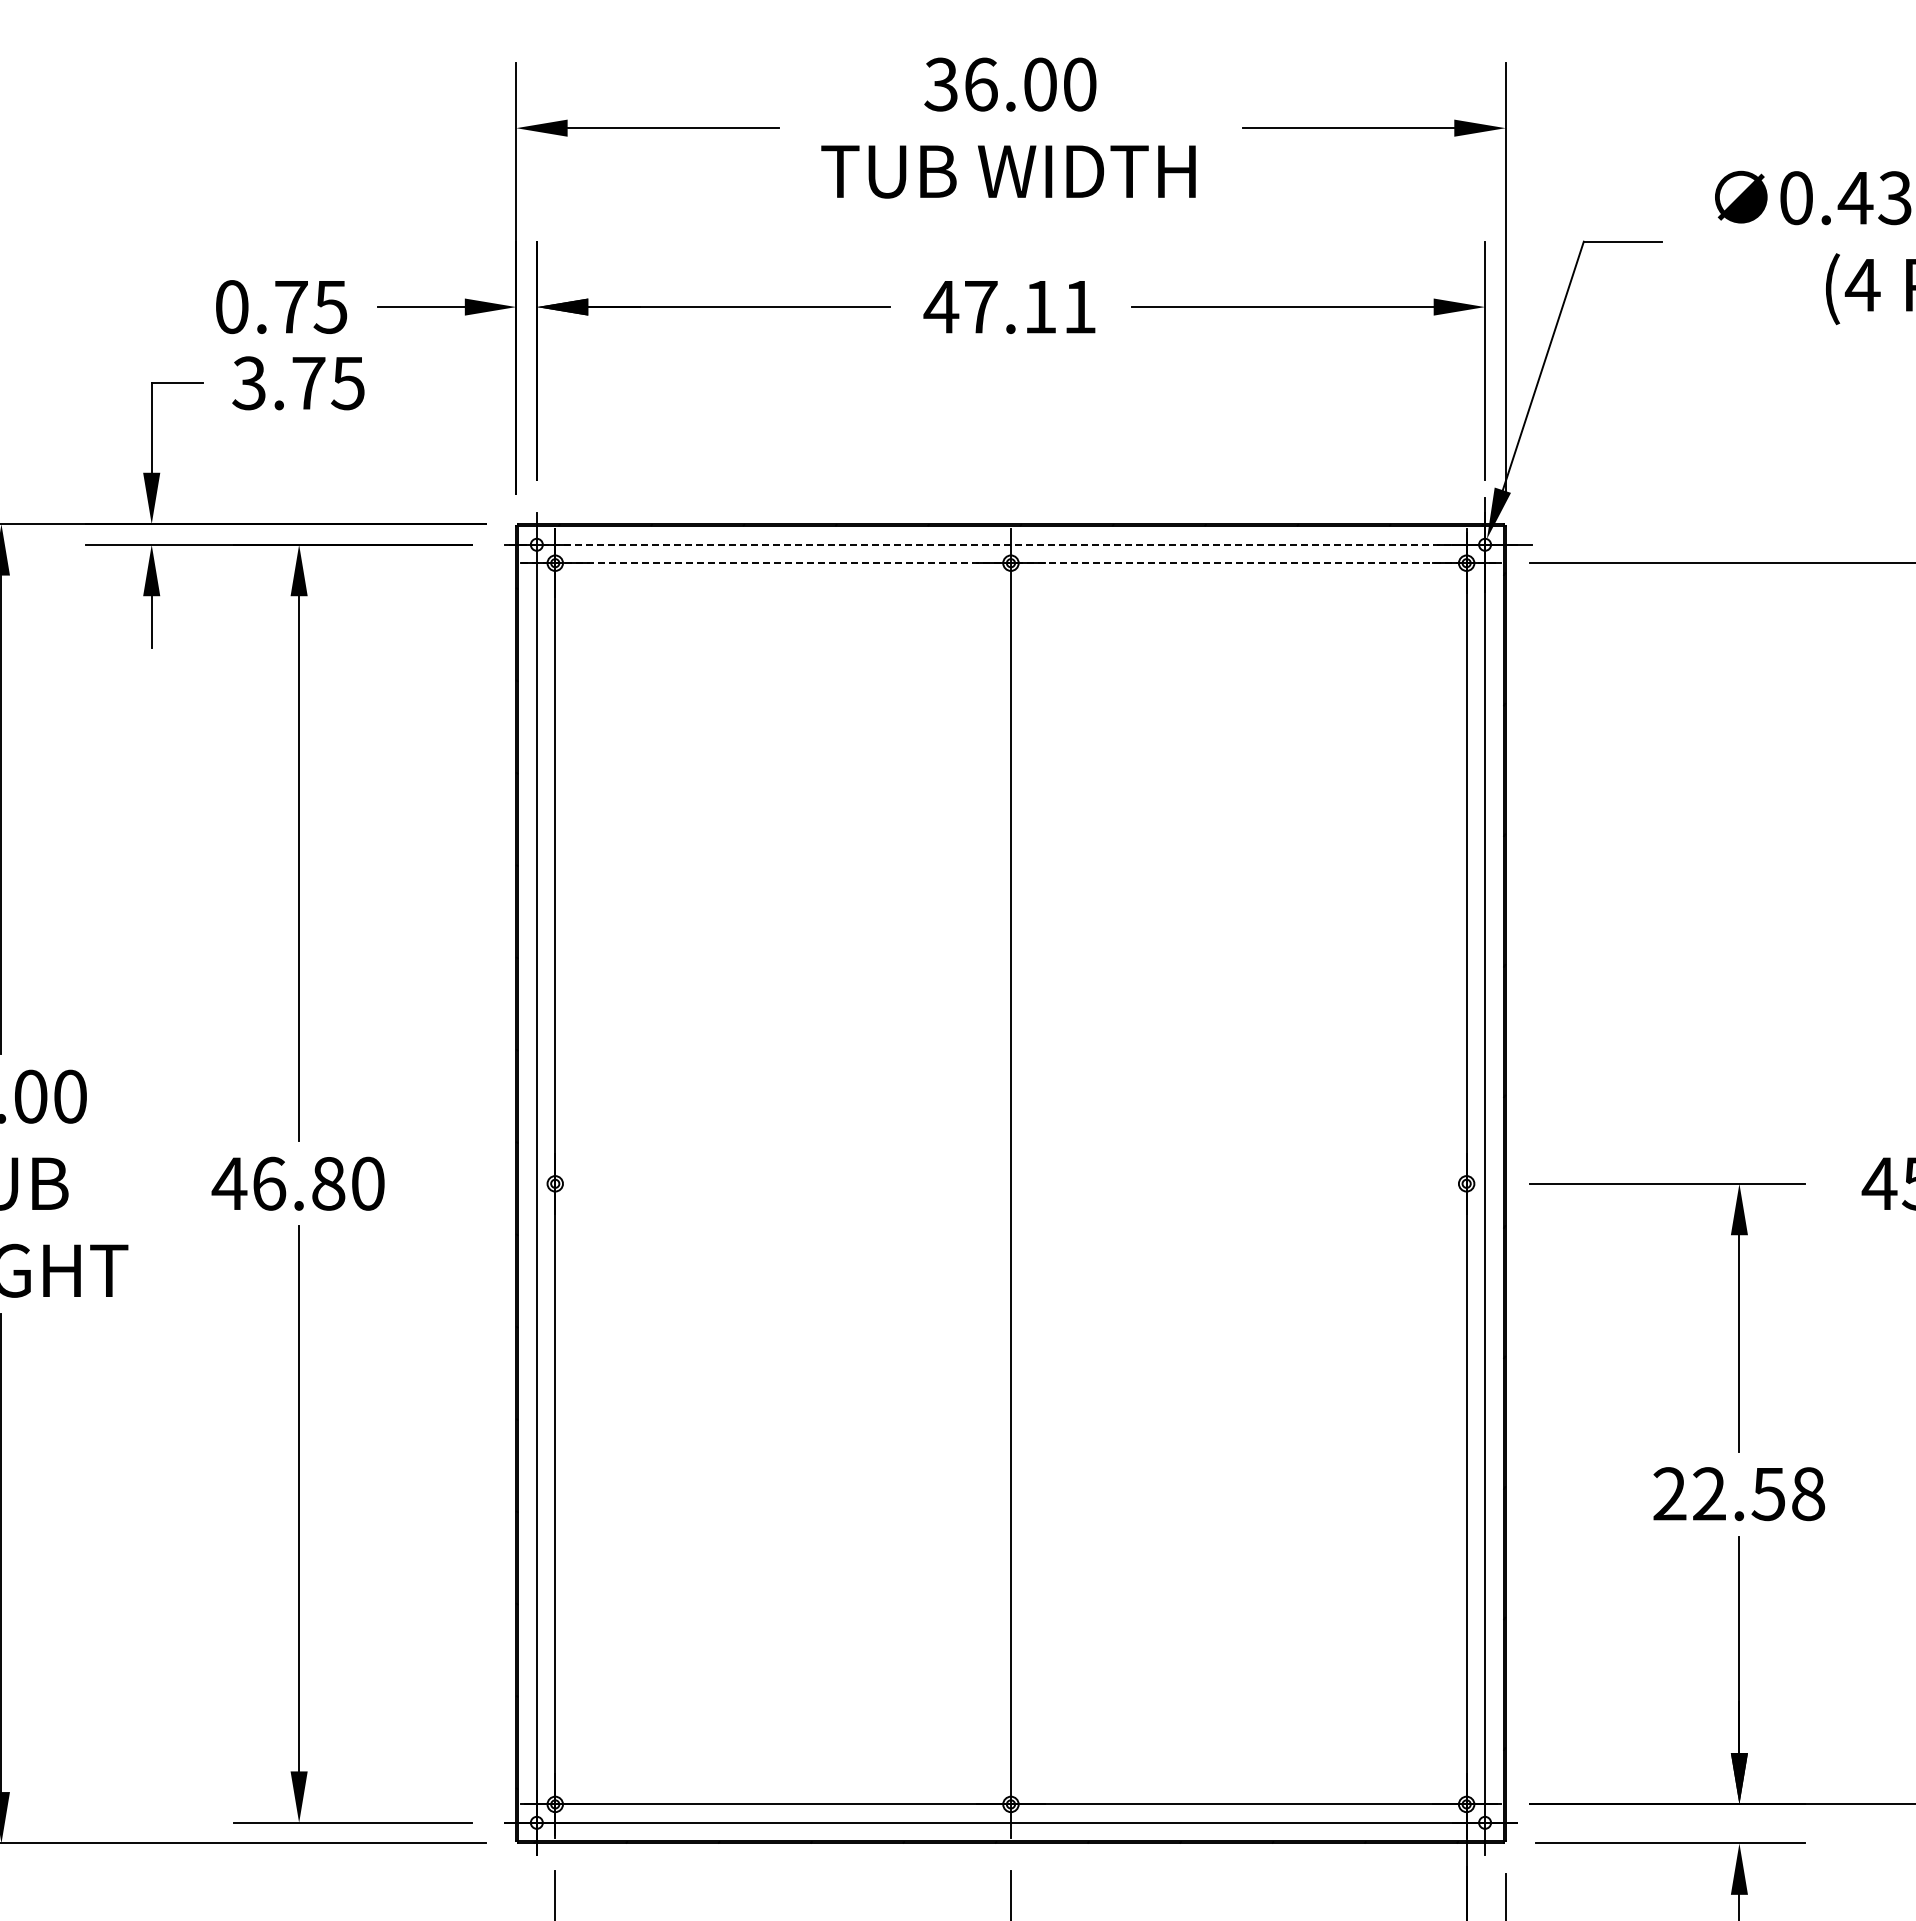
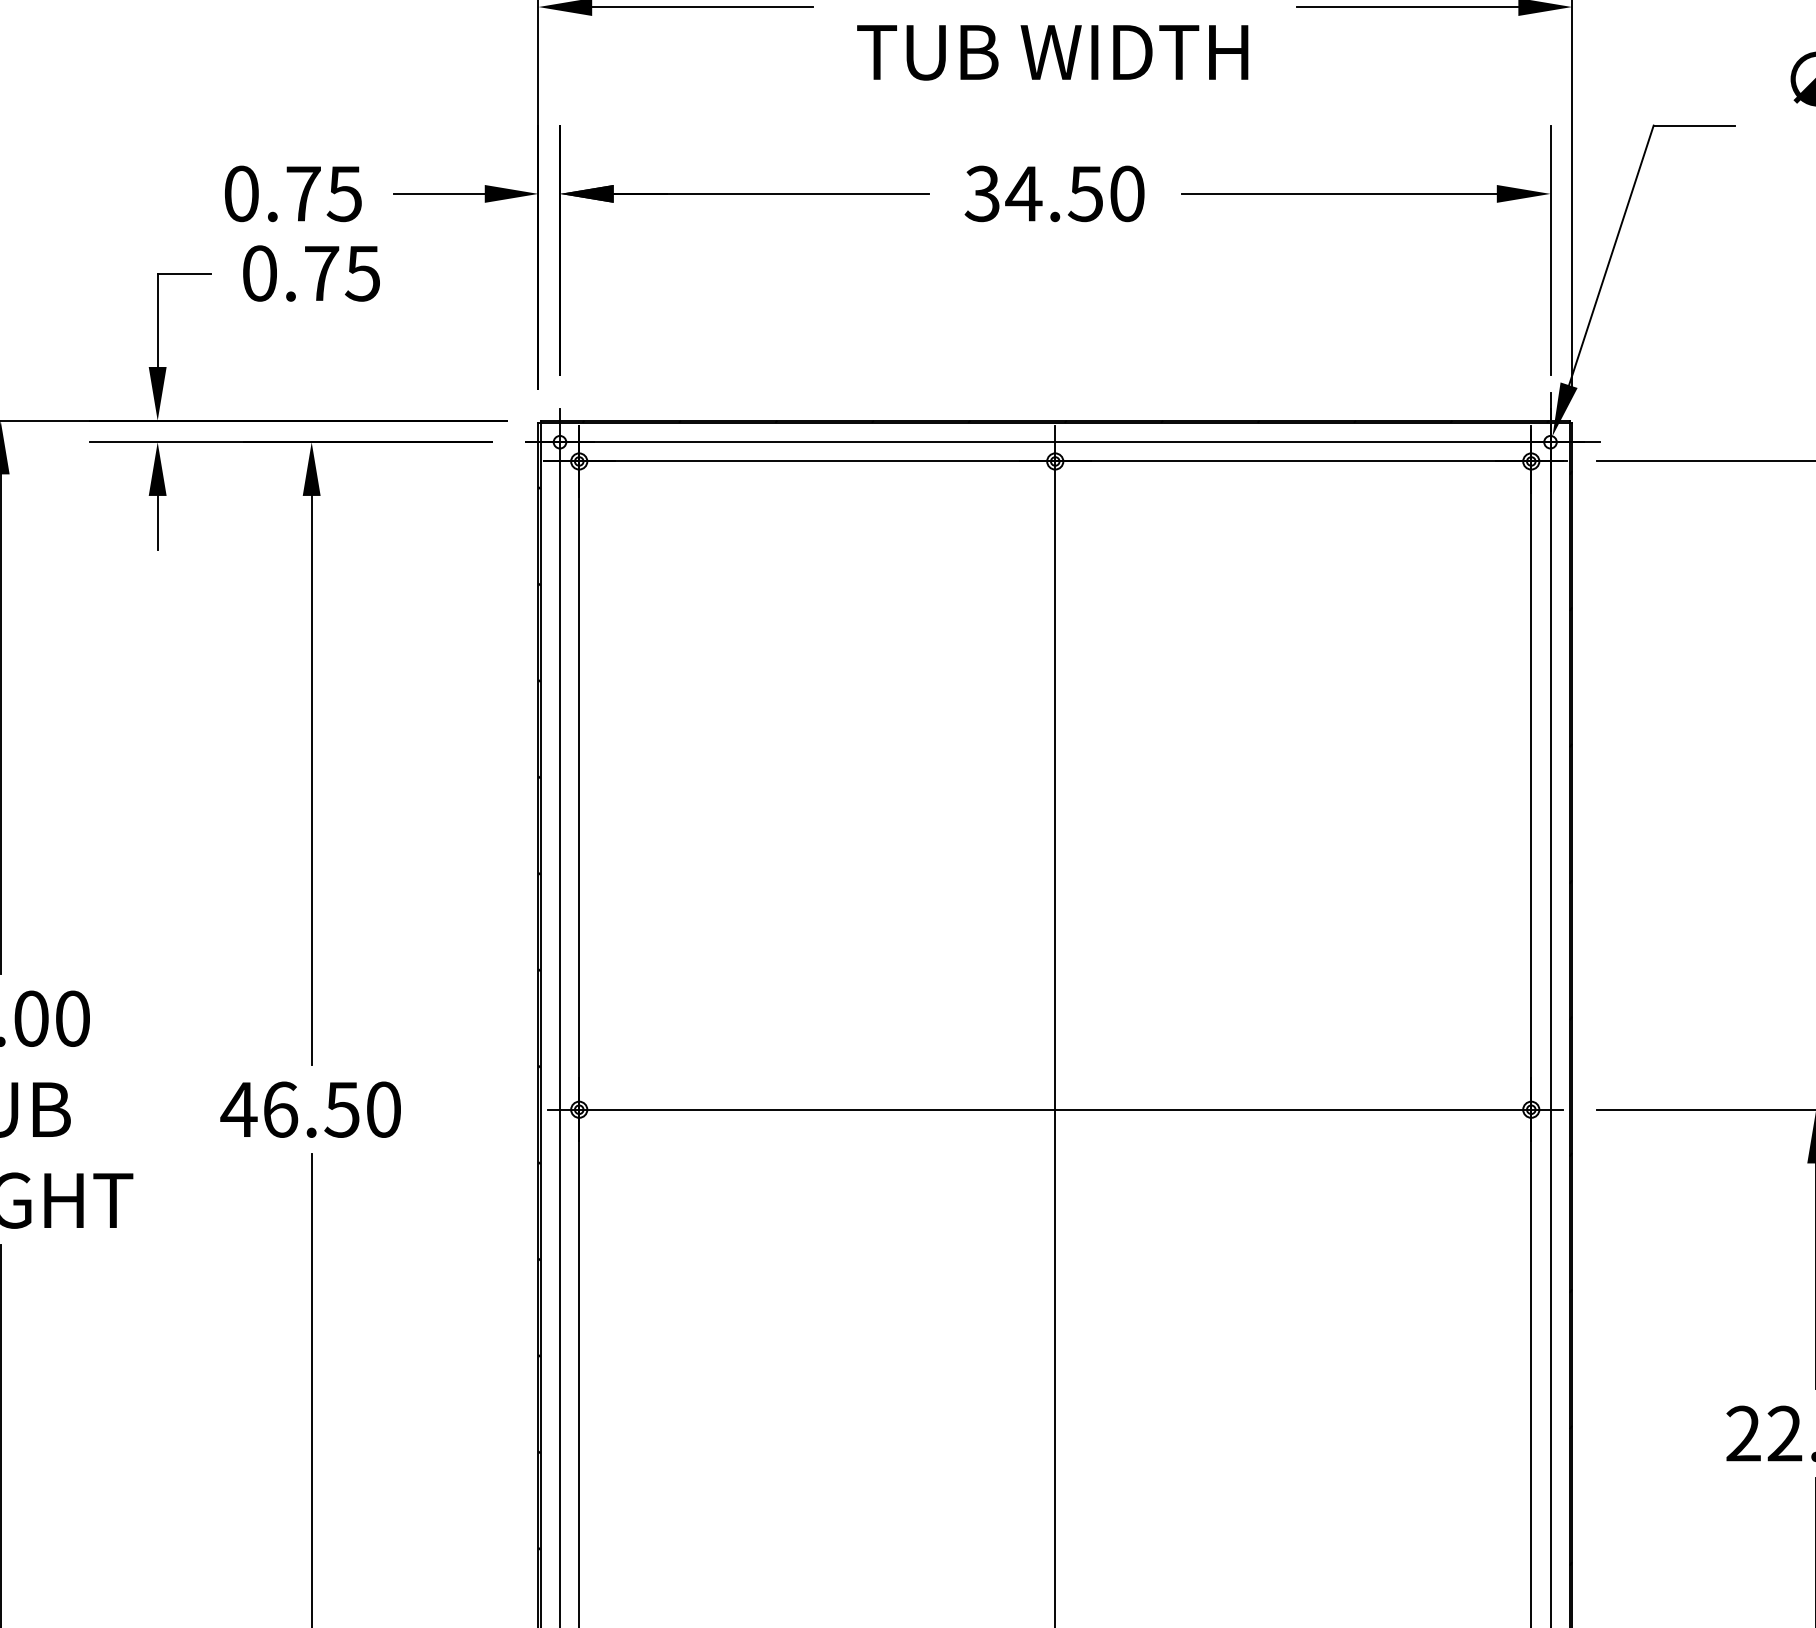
text: (1009, 307) -> (1053, 194), 47.11 -> 34.50
text: (248, 383) -> (258, 273), 3.75 -> 0.75
line: (1010, 544) -> (1054, 441), dashed -> solid
line: (1009, 563) -> (1053, 461), dashed -> solid
text: (328, 1183) -> (342, 1109), 46.80 -> 46.50
line: (1010, 1183) -> (1054, 1109), added

